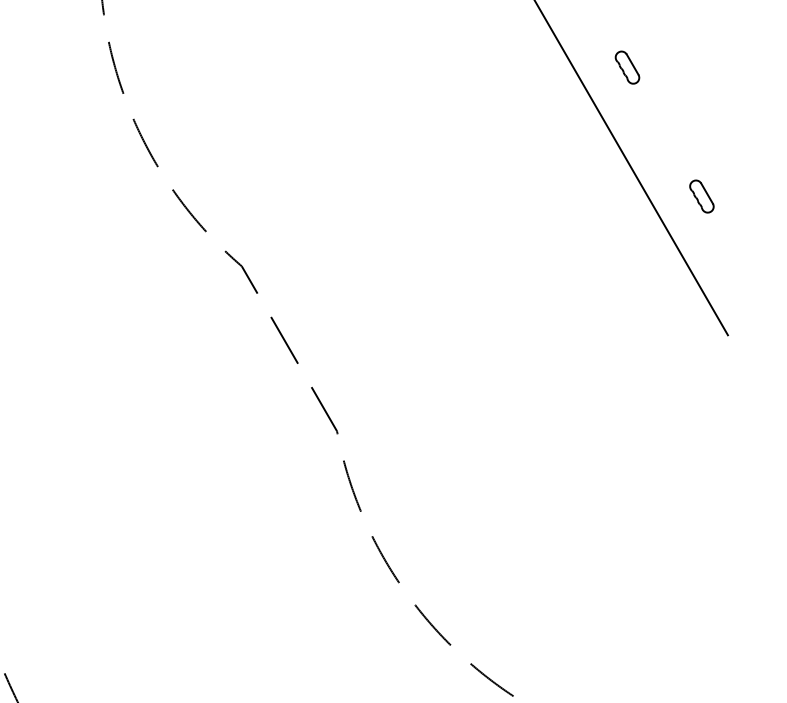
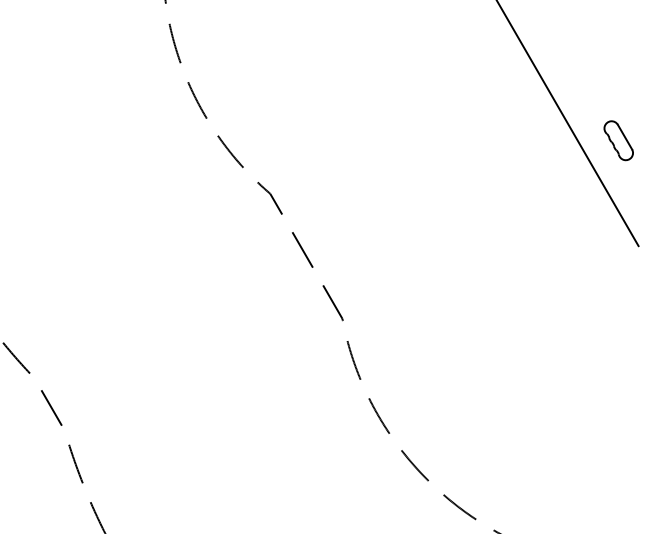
part: (627, 67) -> (562, 43), removed
part: (701, 197) -> (618, 141), size x1.6

